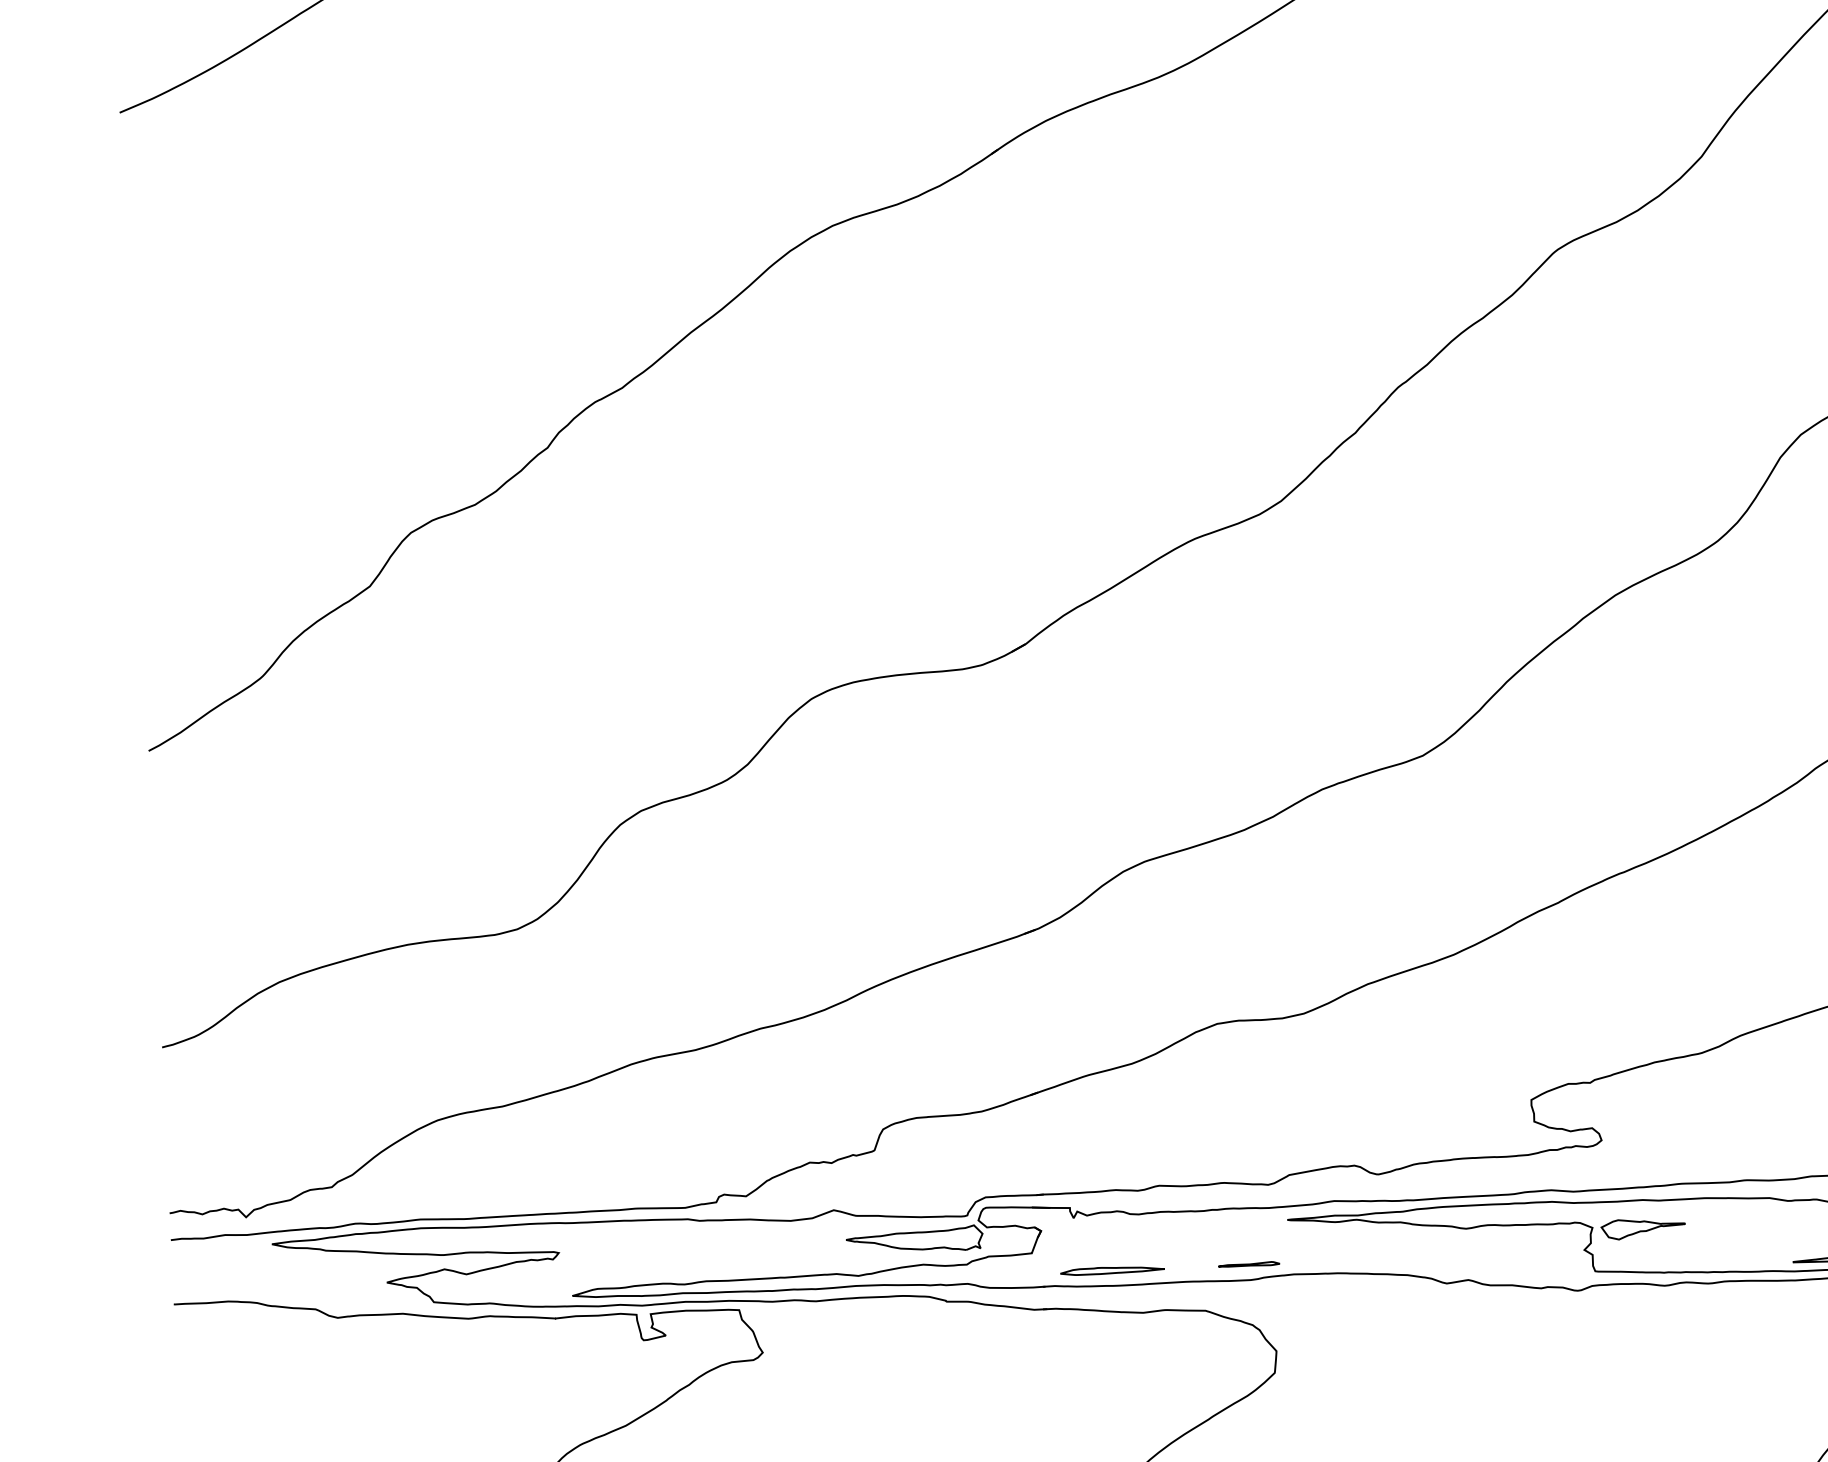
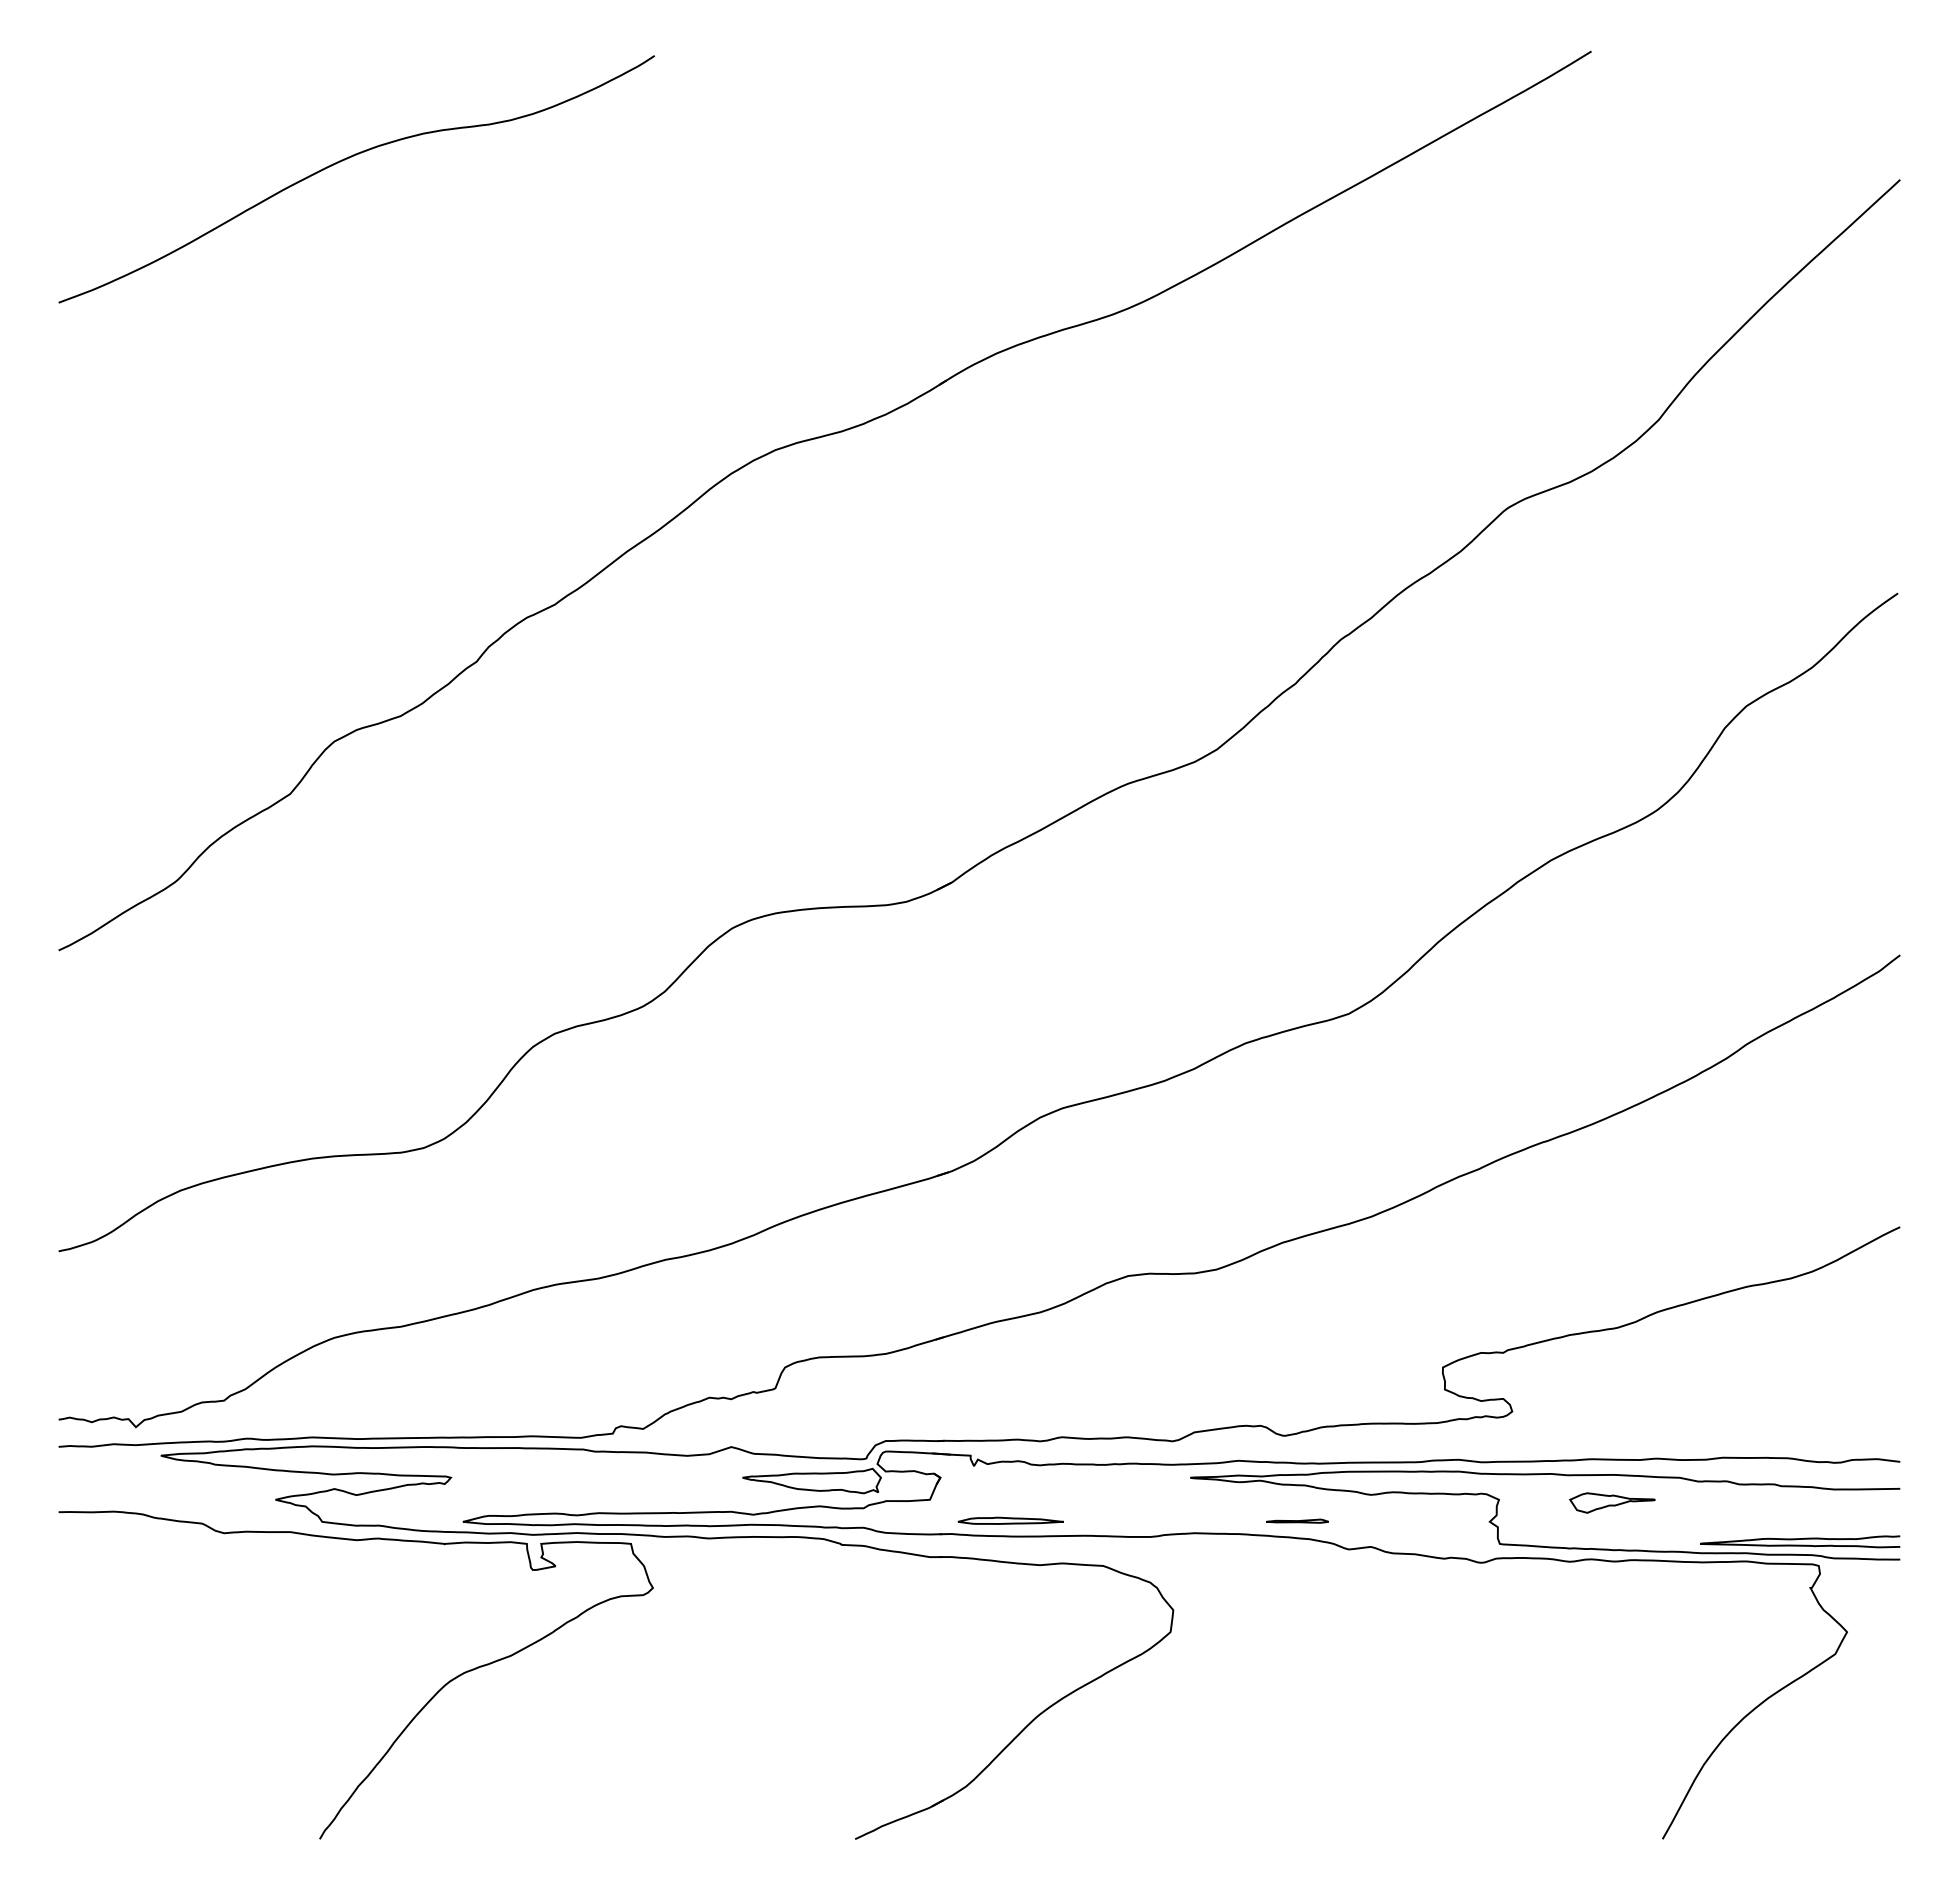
part: (1643, 1228) -> (1612, 1502), moved
part: (1249, 1263) -> (1297, 1520), moved

